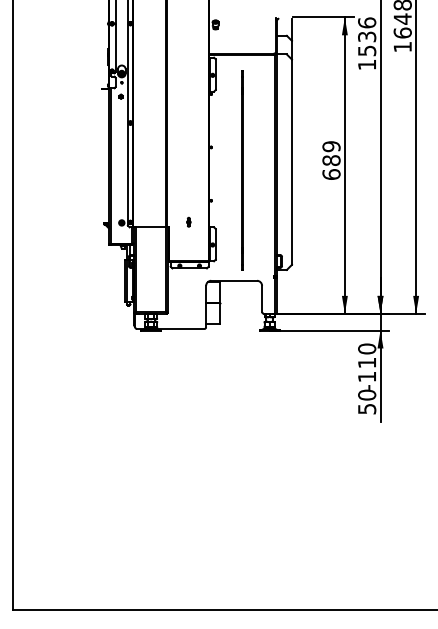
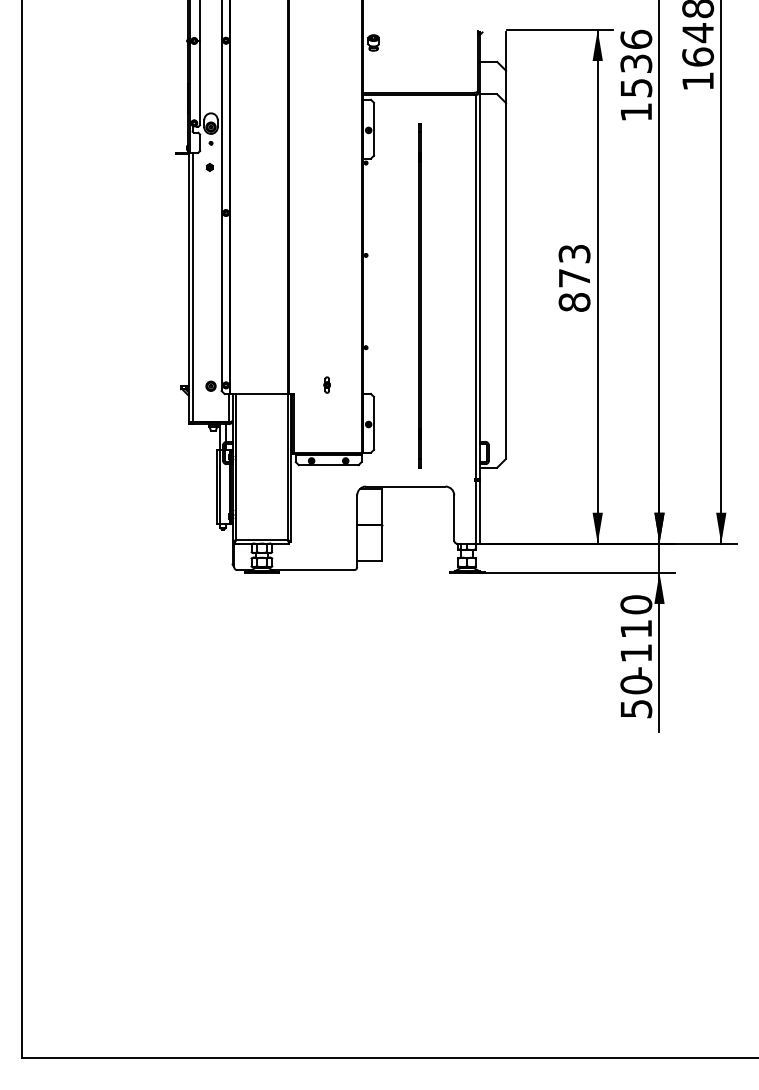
text: (331, 160) -> (574, 278), 689 -> 873

